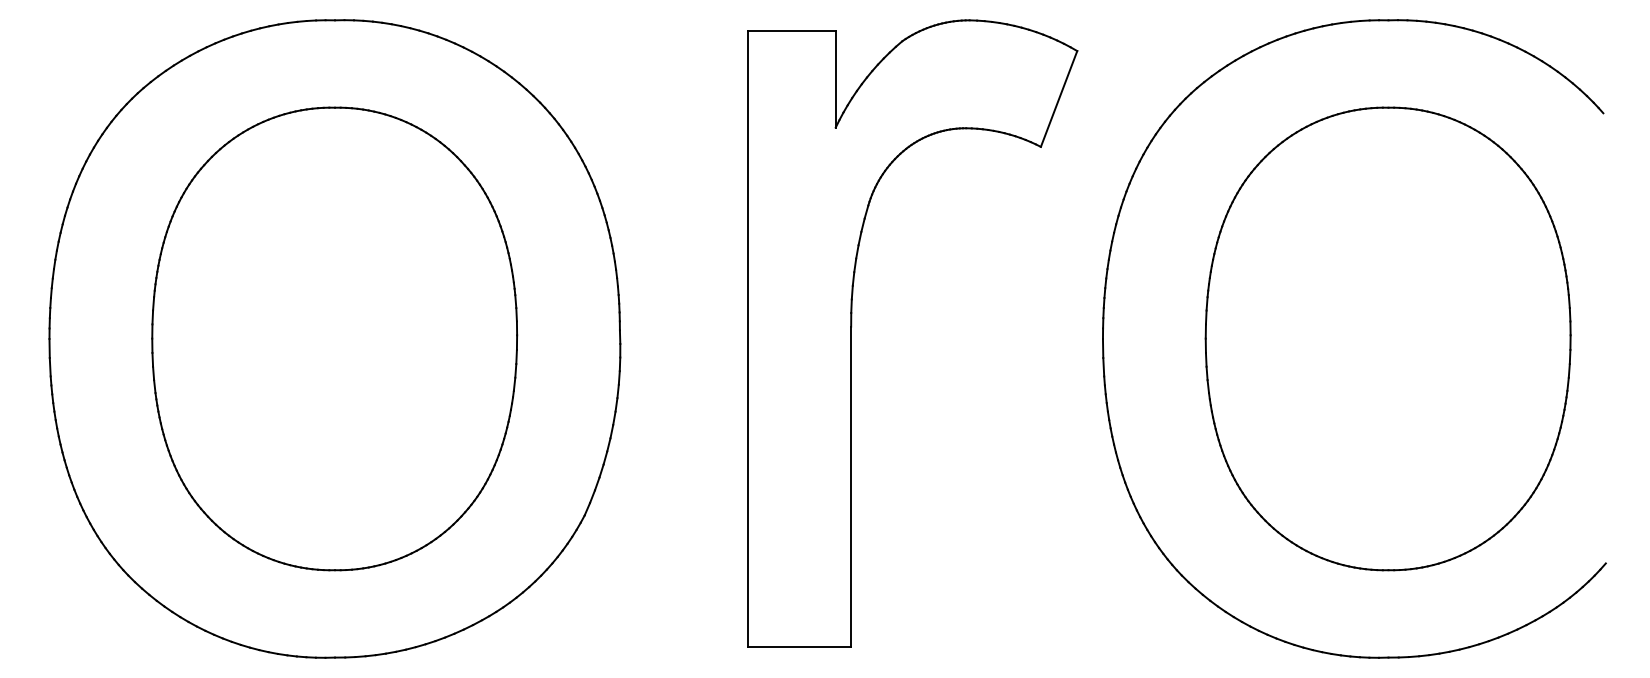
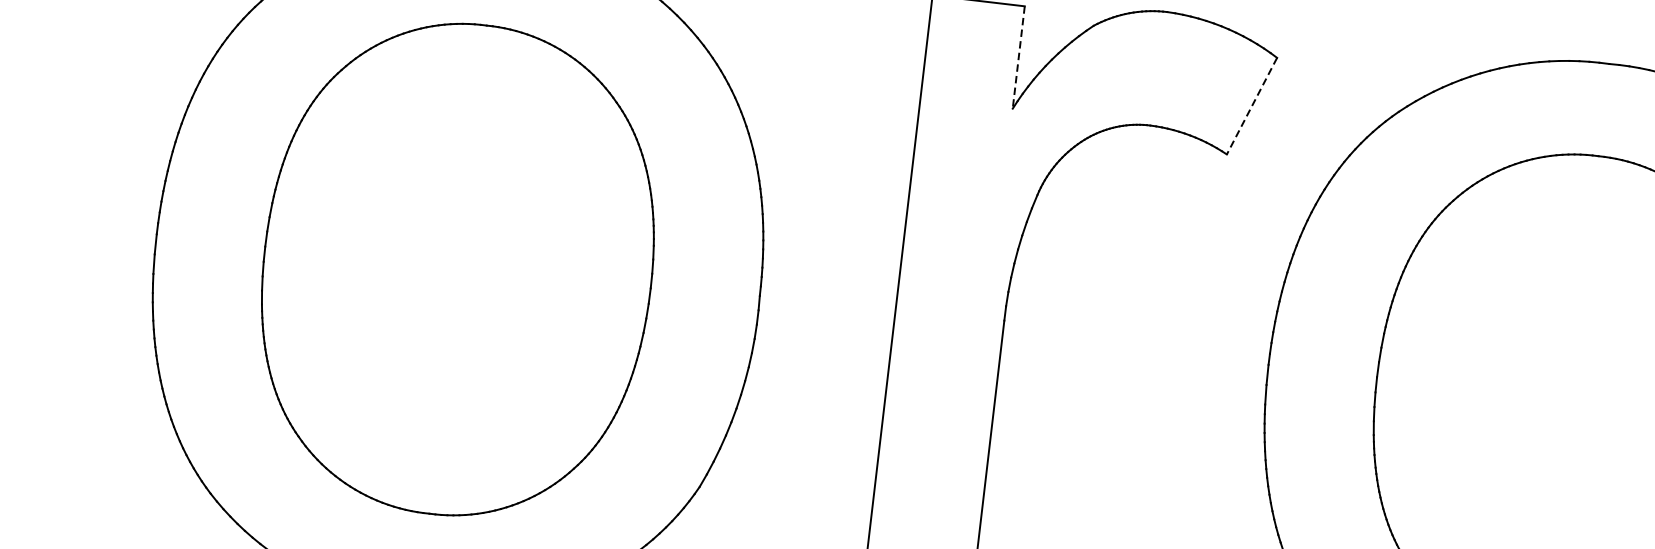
line: (835, 79) -> (1018, 57), solid -> dashed
line: (1058, 99) -> (1251, 106), solid -> dashed

